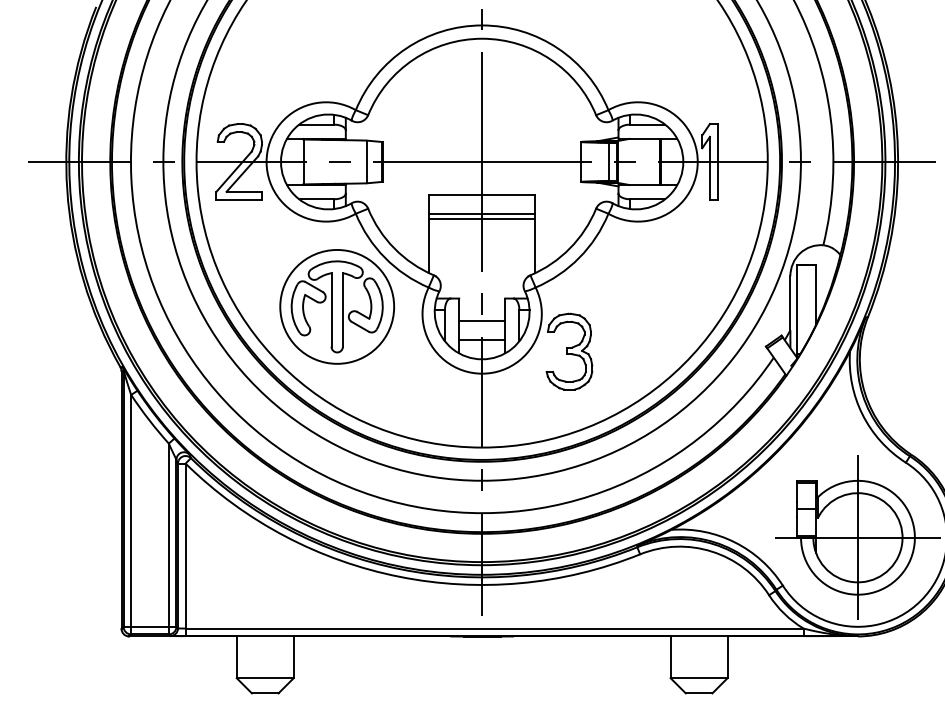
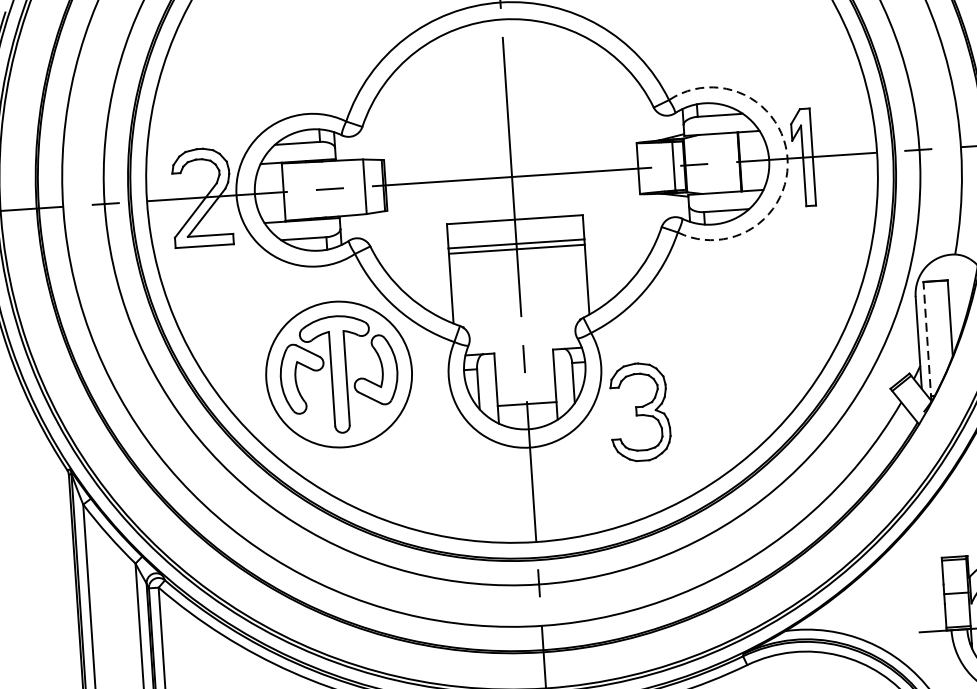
arc: (697, 161) -> (787, 158), solid -> dashed
line: (797, 311) -> (927, 341), solid -> dashed
line: (482, 320) -> (525, 379), removed

